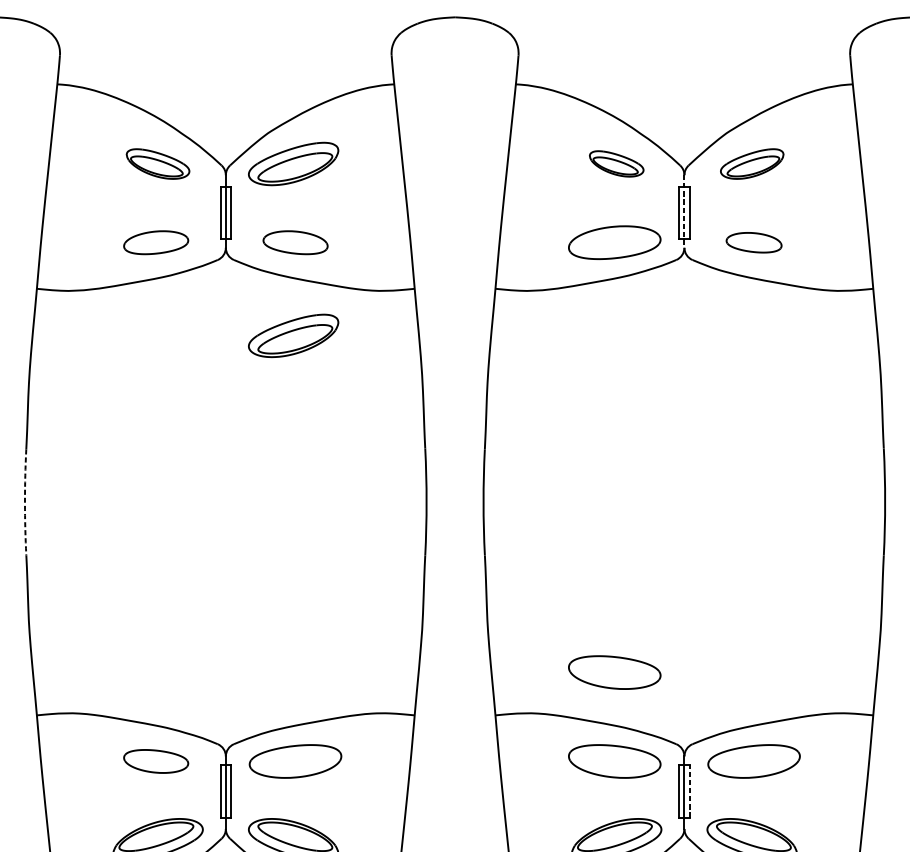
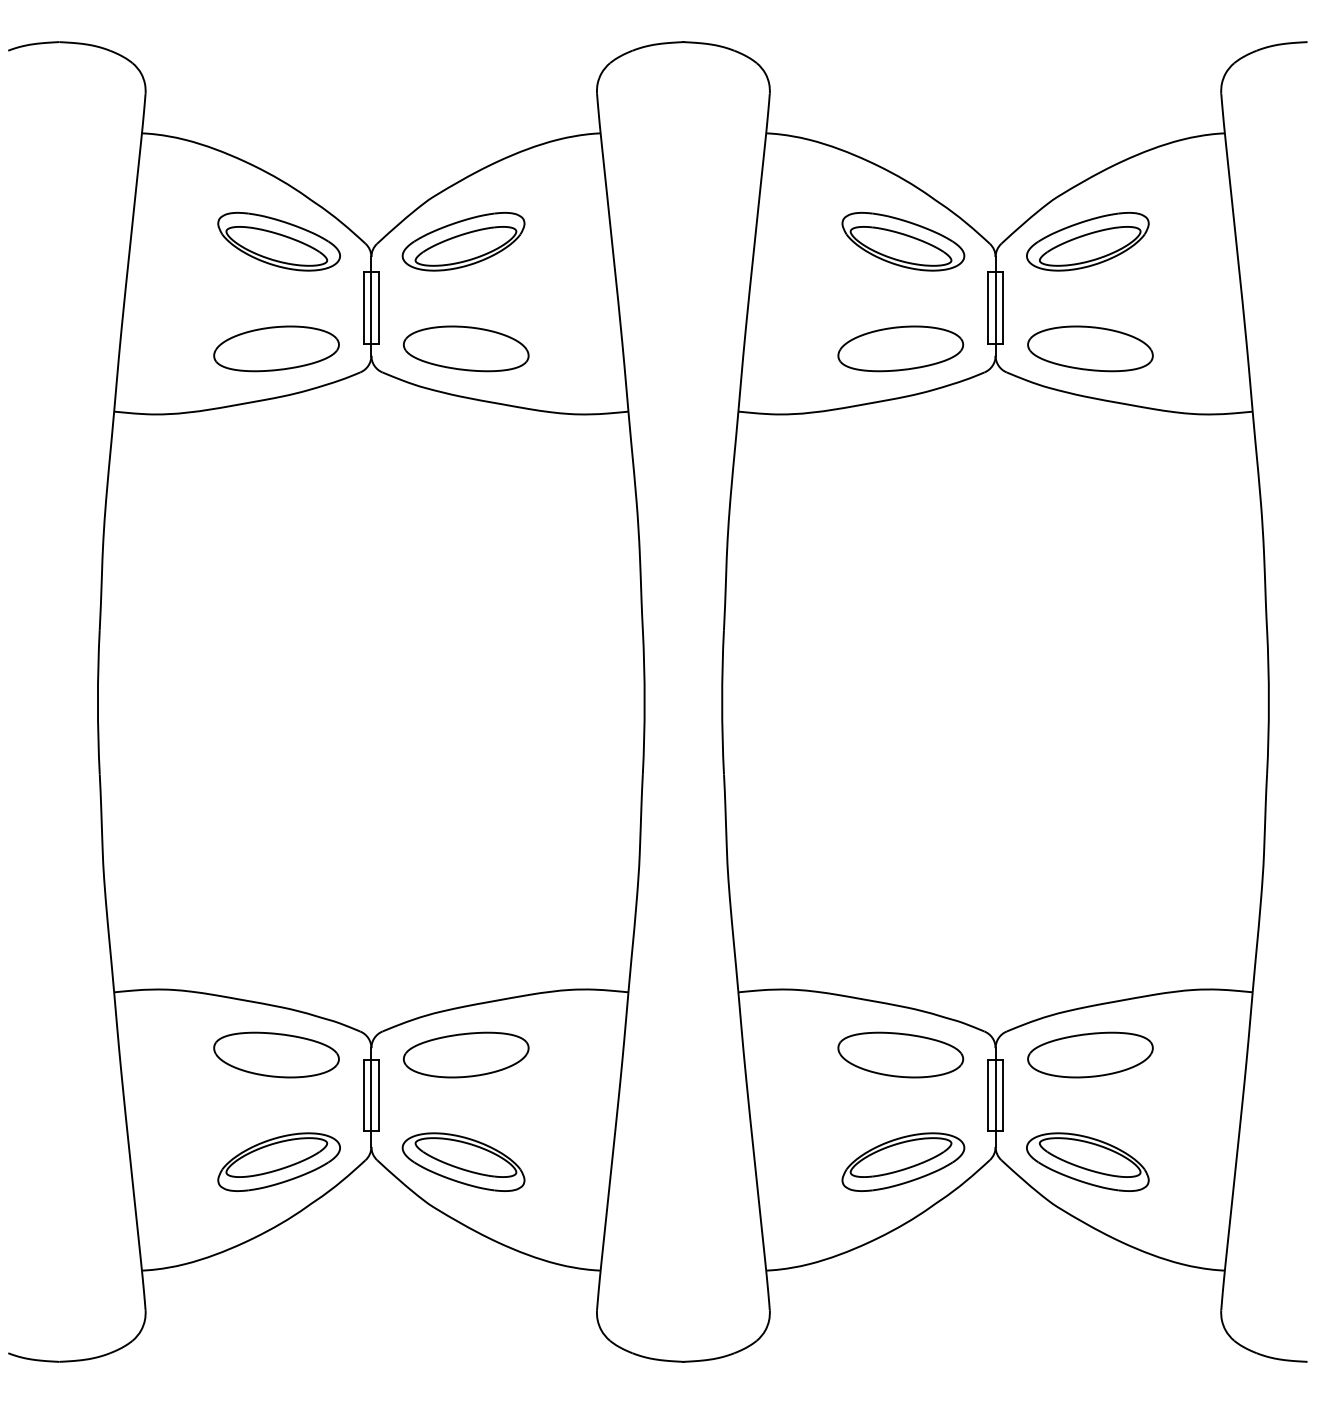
part: (157, 163) -> (278, 241), size x1.43
part: (616, 163) -> (903, 241), size x1.67
part: (751, 163) -> (1087, 241), size x1.43
line: (684, 211) -> (995, 306), dashed -> solid
part: (156, 242) -> (276, 348), size x1.43
part: (295, 242) -> (466, 348), size x1.43
part: (754, 242) -> (1090, 348), size x1.67
part: (293, 335) -> (463, 475), removed
arc: (24, 502) -> (97, 702), dashed -> solid
part: (614, 672) -> (900, 933), removed
part: (156, 761) -> (276, 1054), size x1.43
line: (689, 791) -> (1002, 1095), dashed -> solid

